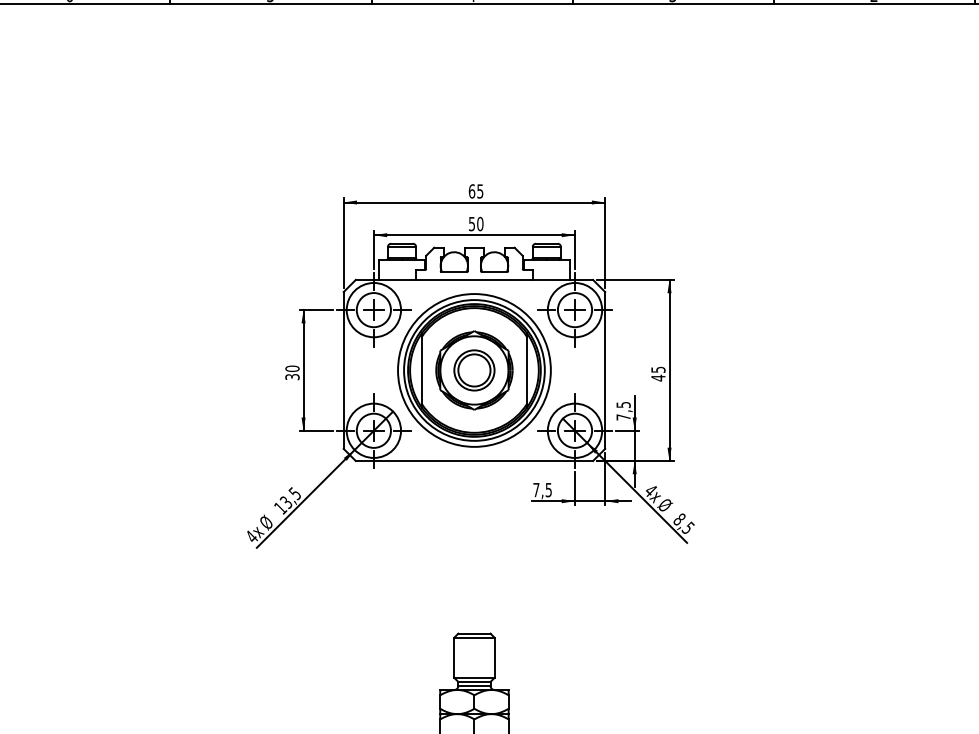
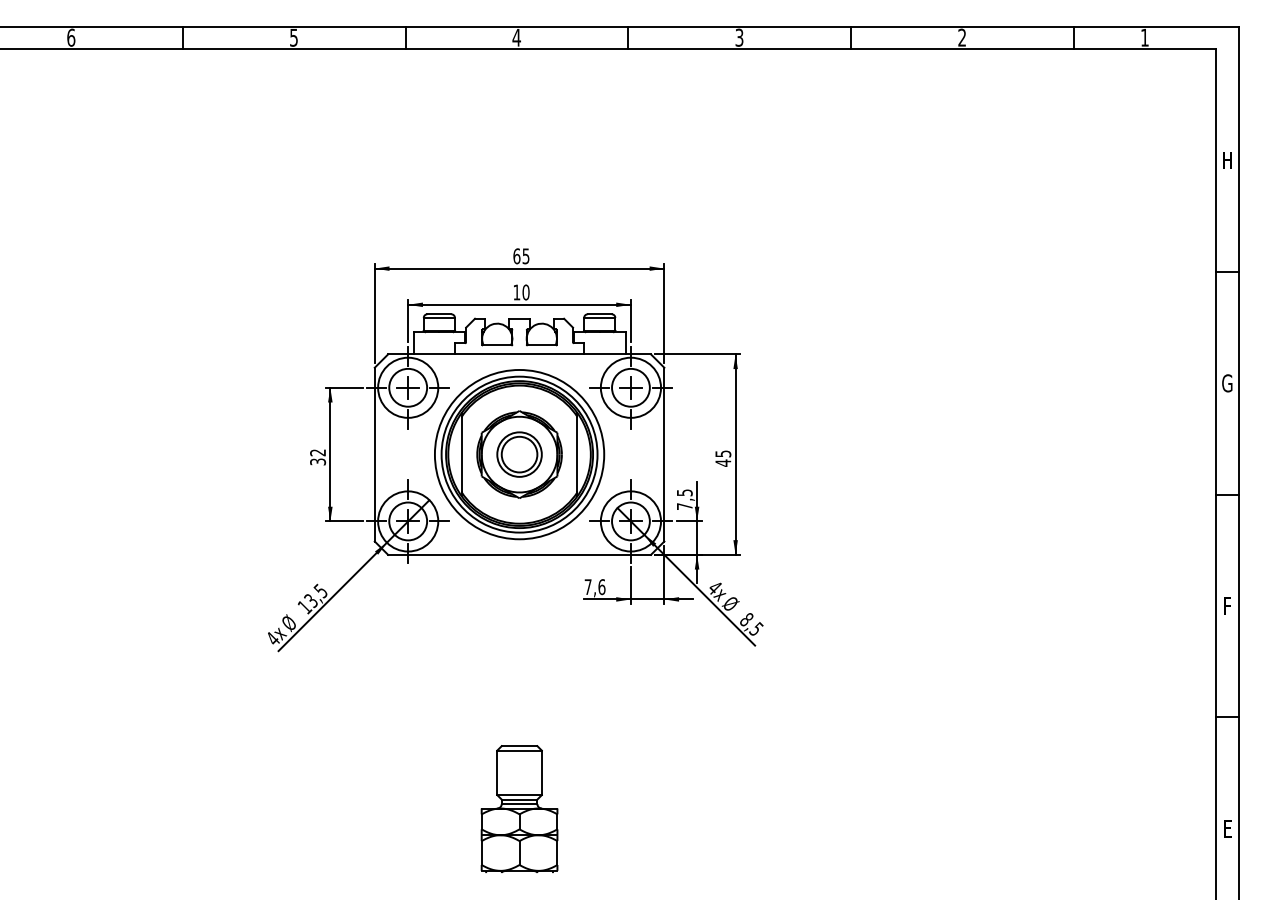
text: (471, 224) -> (516, 292), 50 -> 10
text: (292, 368) -> (318, 452), 30 -> 32
text: (548, 490) -> (601, 587), 7,5 -> 7,6

